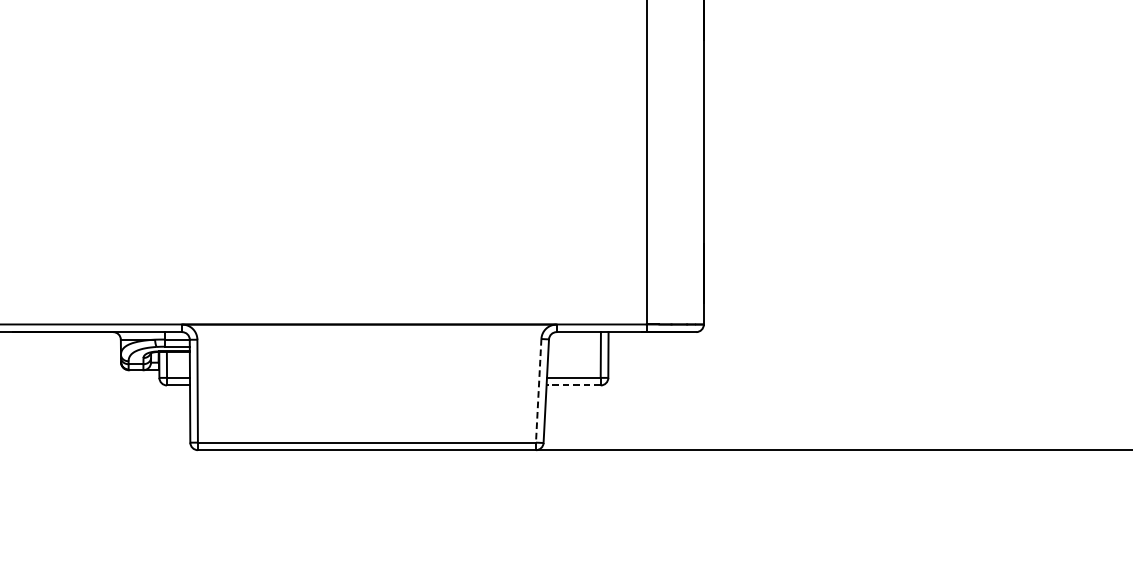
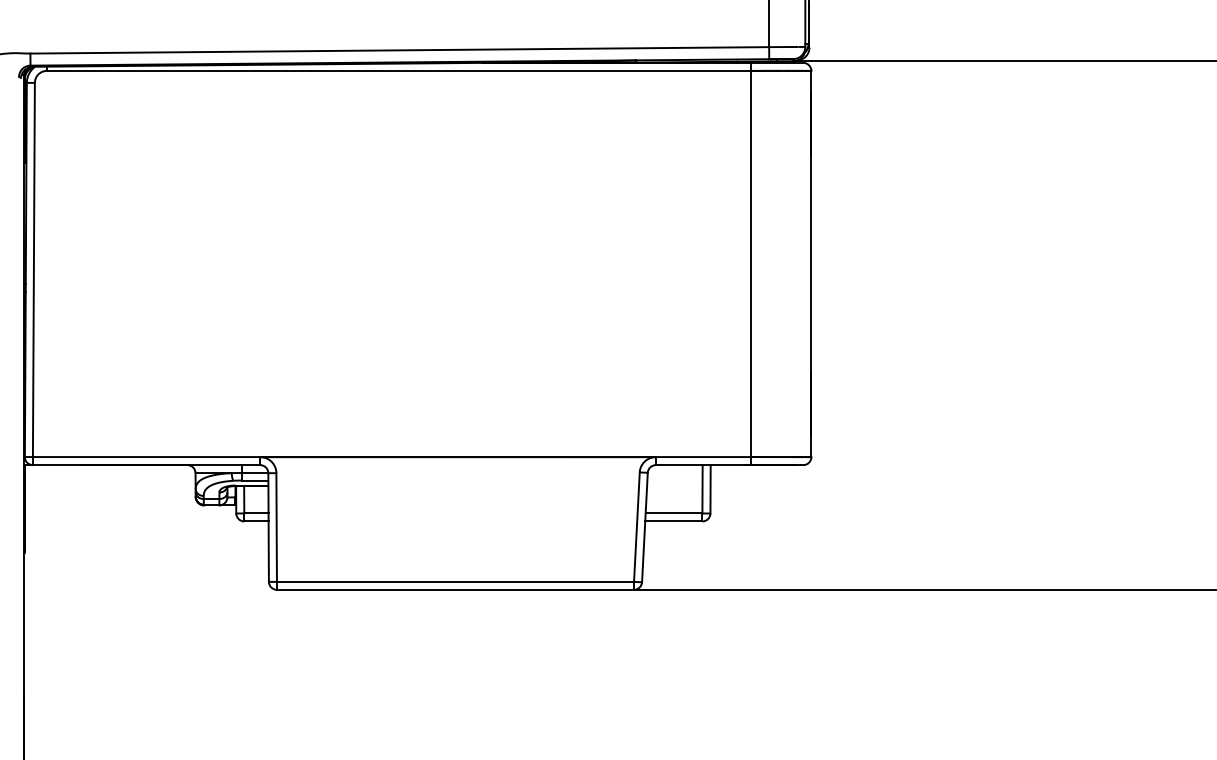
line: (573, 385) -> (673, 521), dashed -> solid
line: (538, 391) -> (636, 527), dashed -> solid

